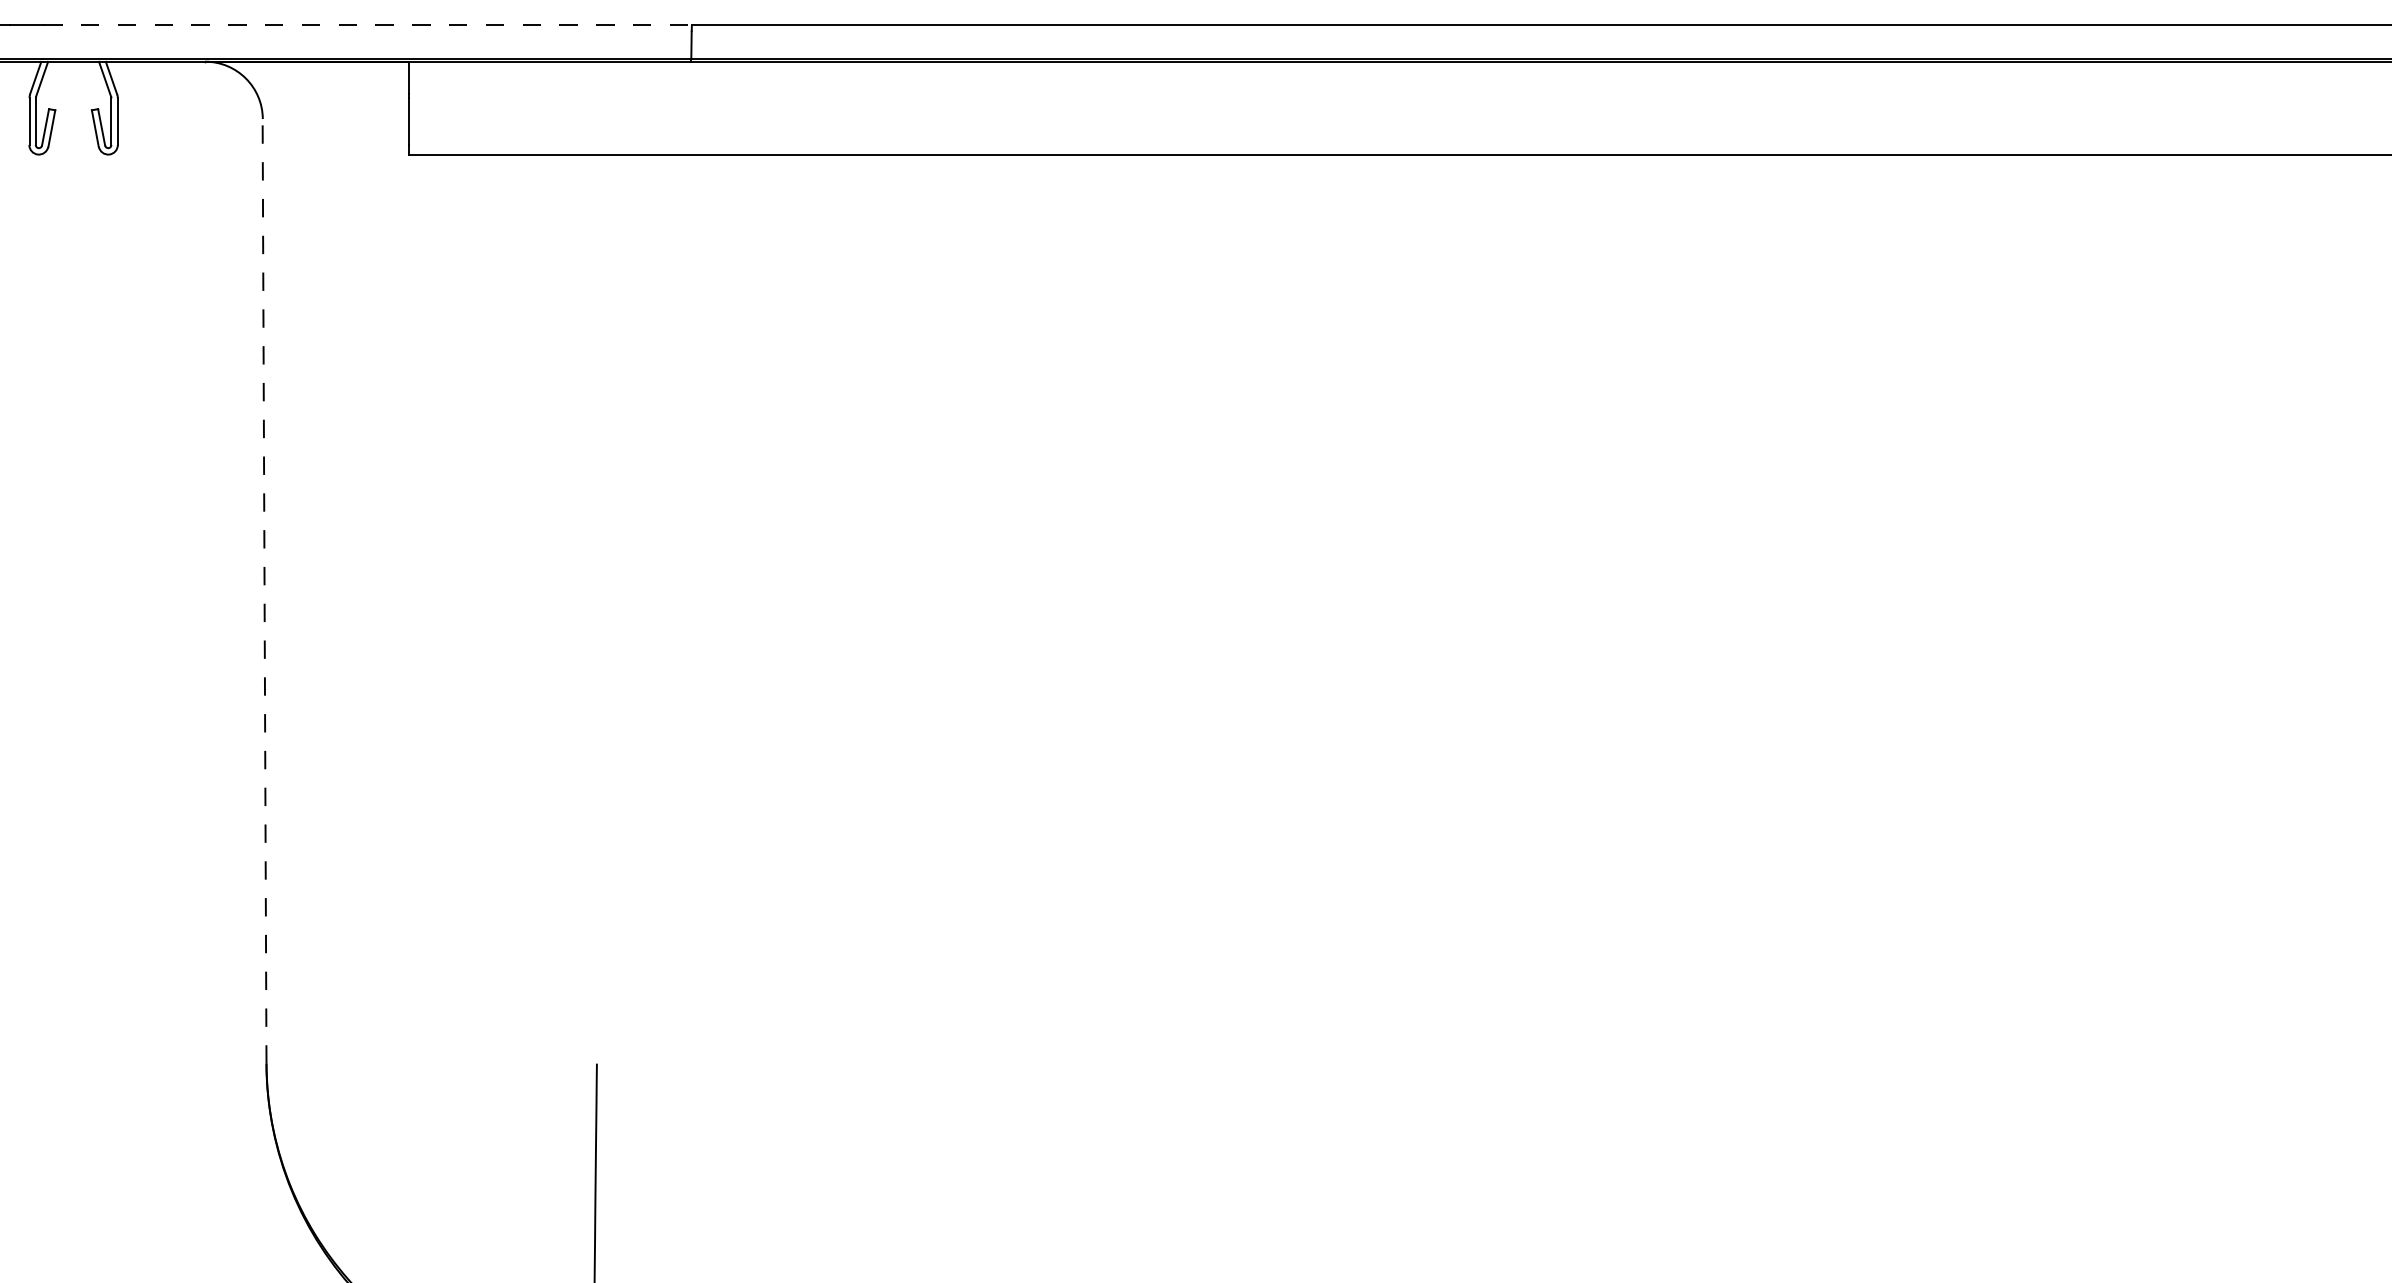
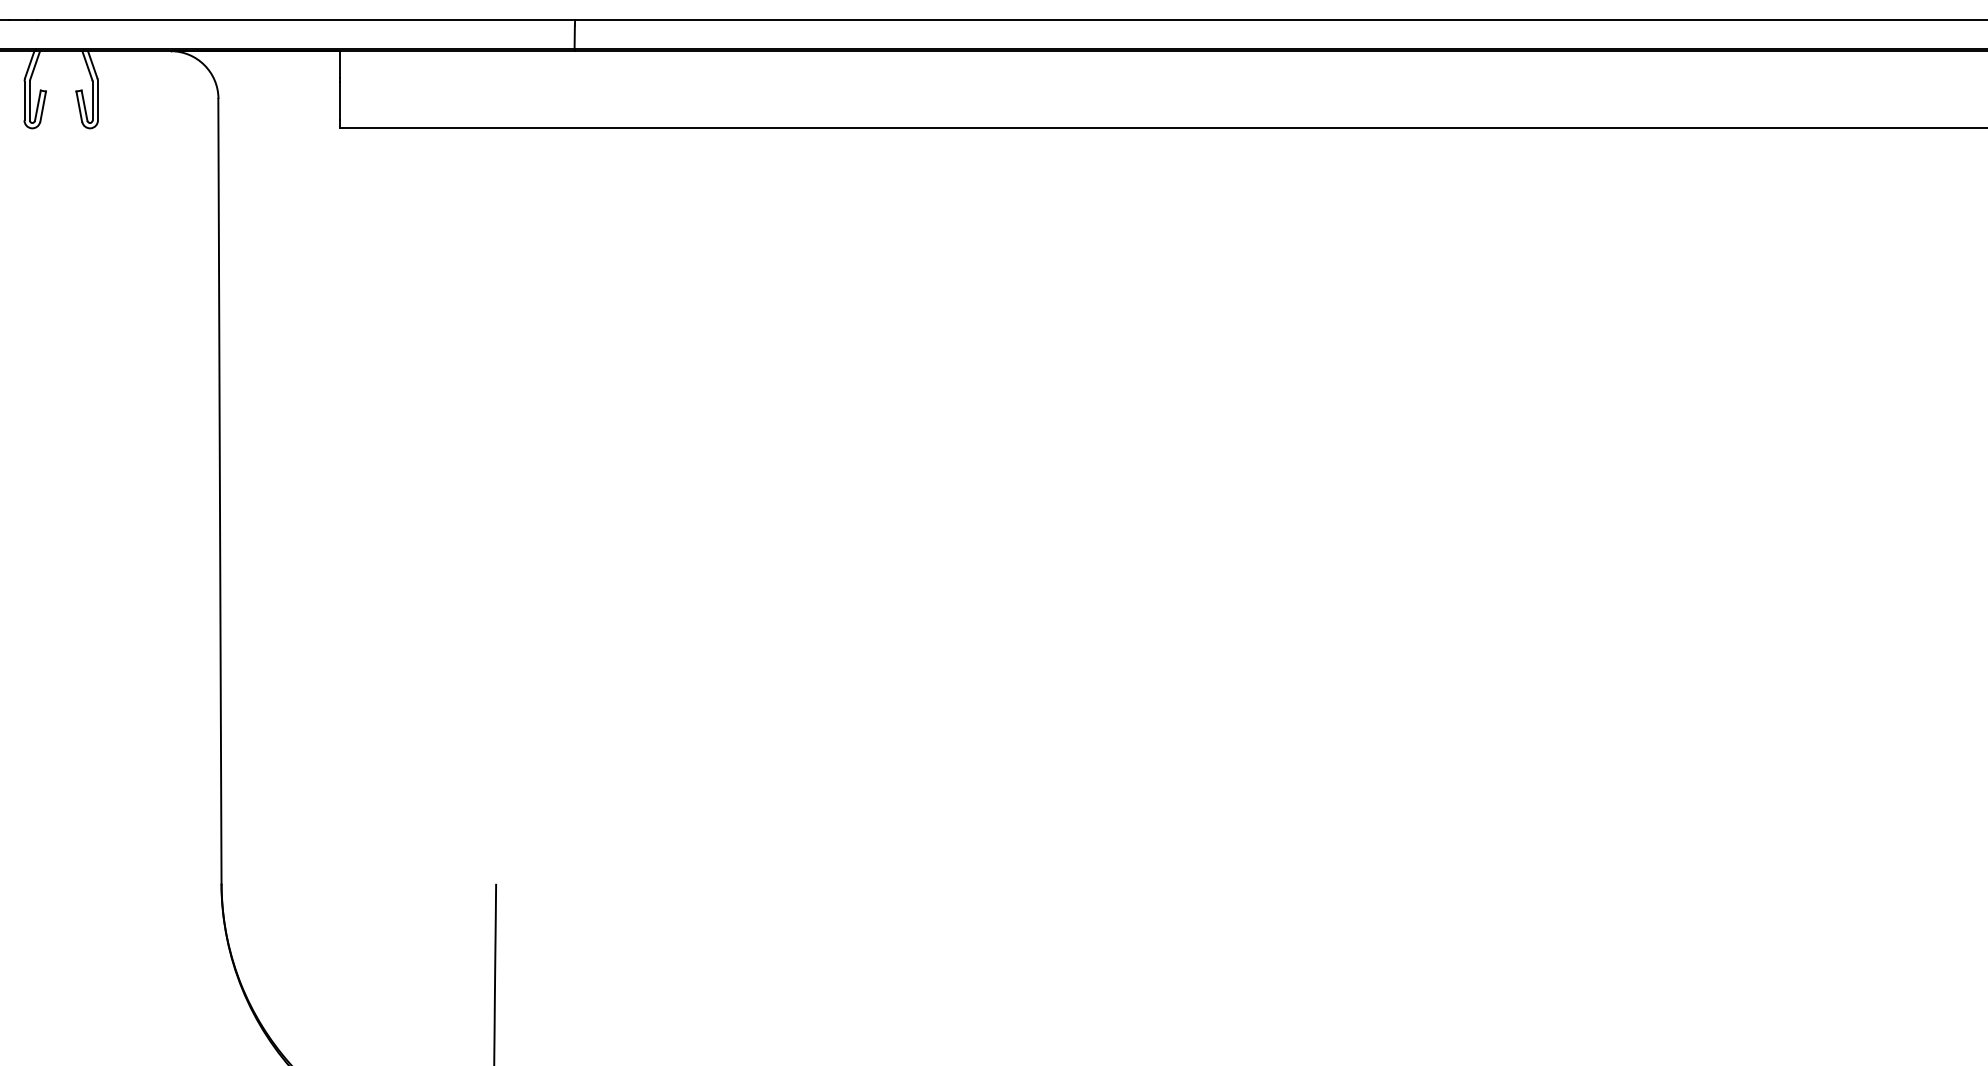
line: (368, 24) -> (306, 20), dashed -> solid
line: (264, 590) -> (219, 490), dashed -> solid

